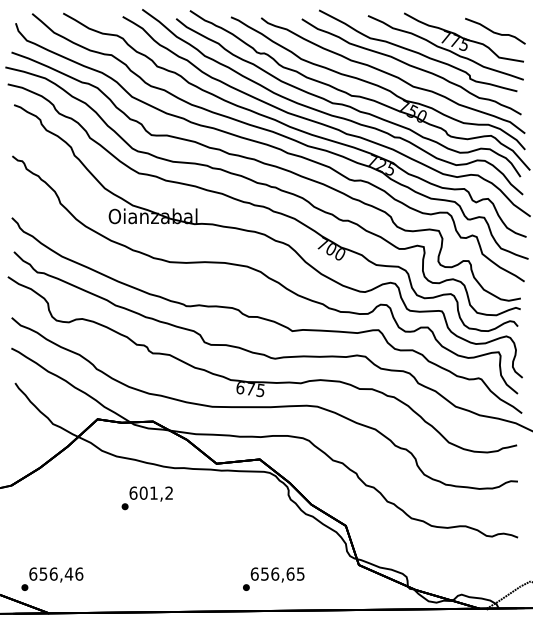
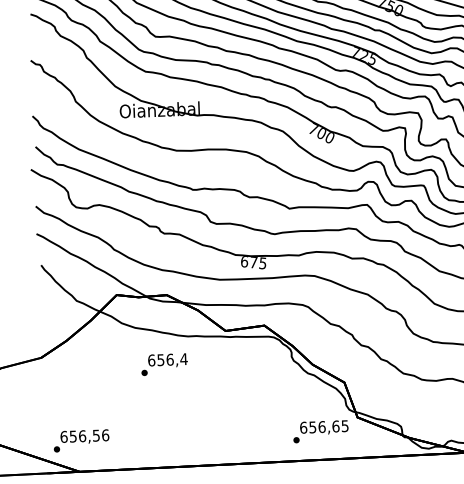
text: (156, 492) -> (172, 359), 601,2 -> 656,4
text: (68, 573) -> (95, 435), 656,46 -> 656,56
text: (273, 578) -> (320, 431), moved

